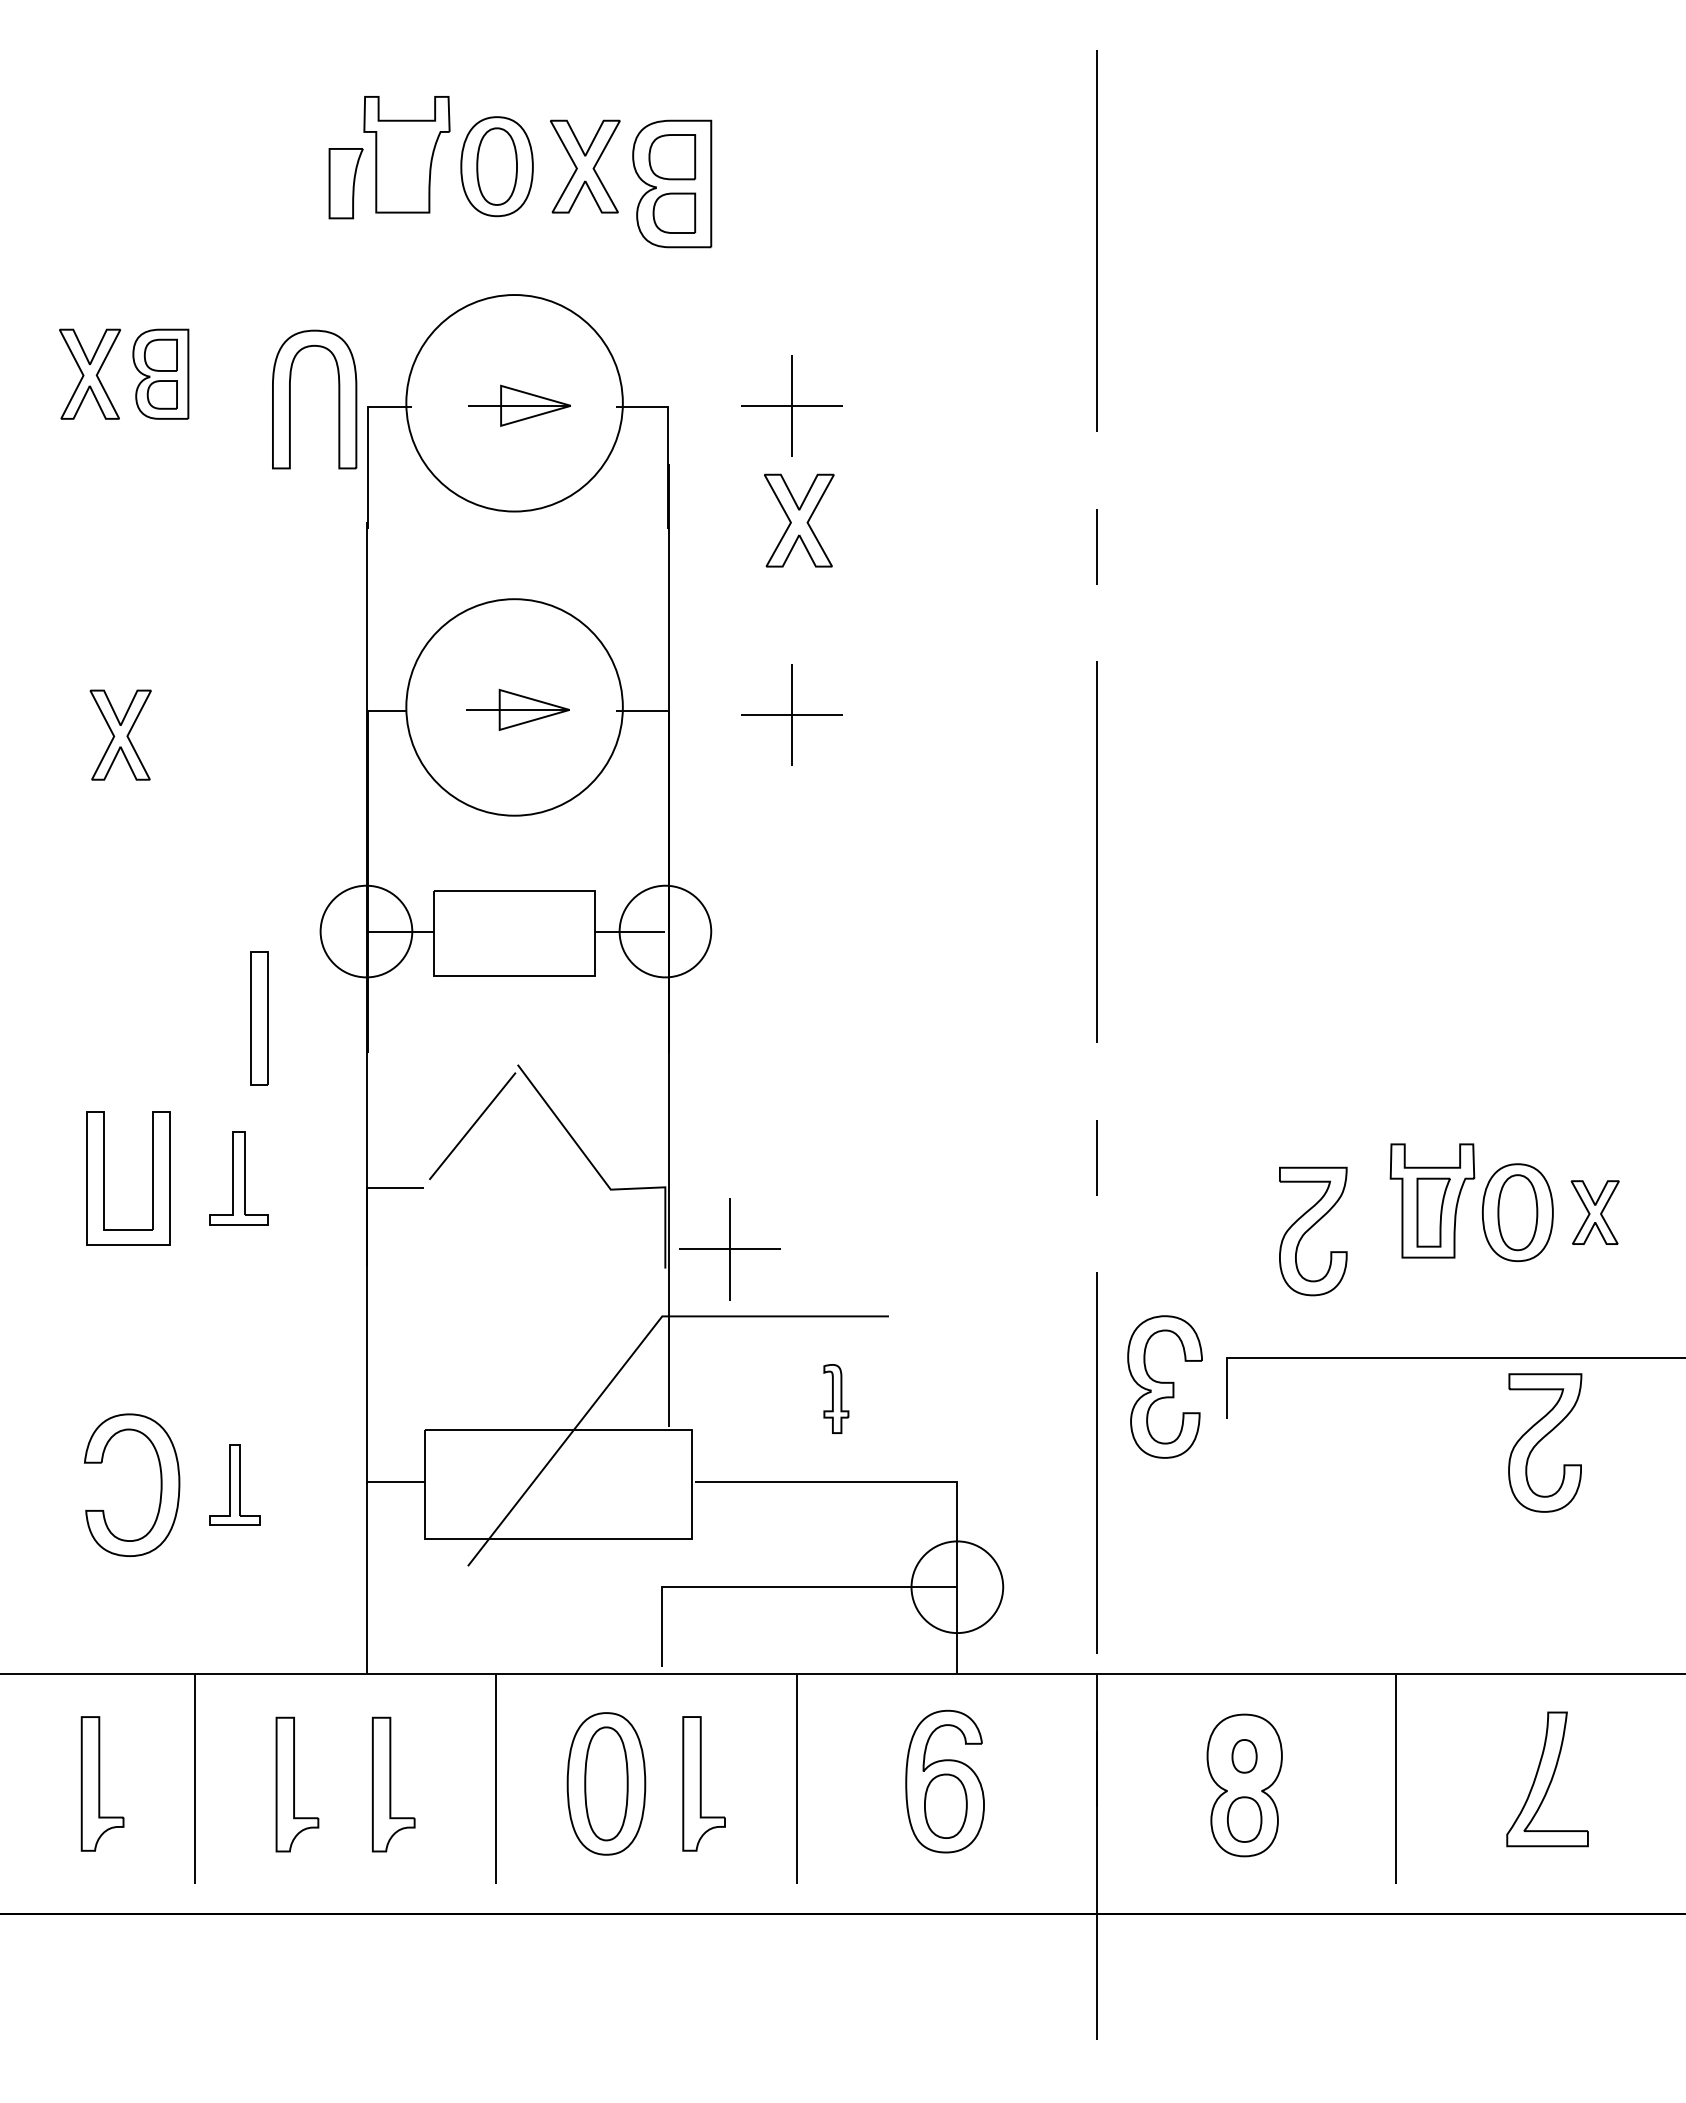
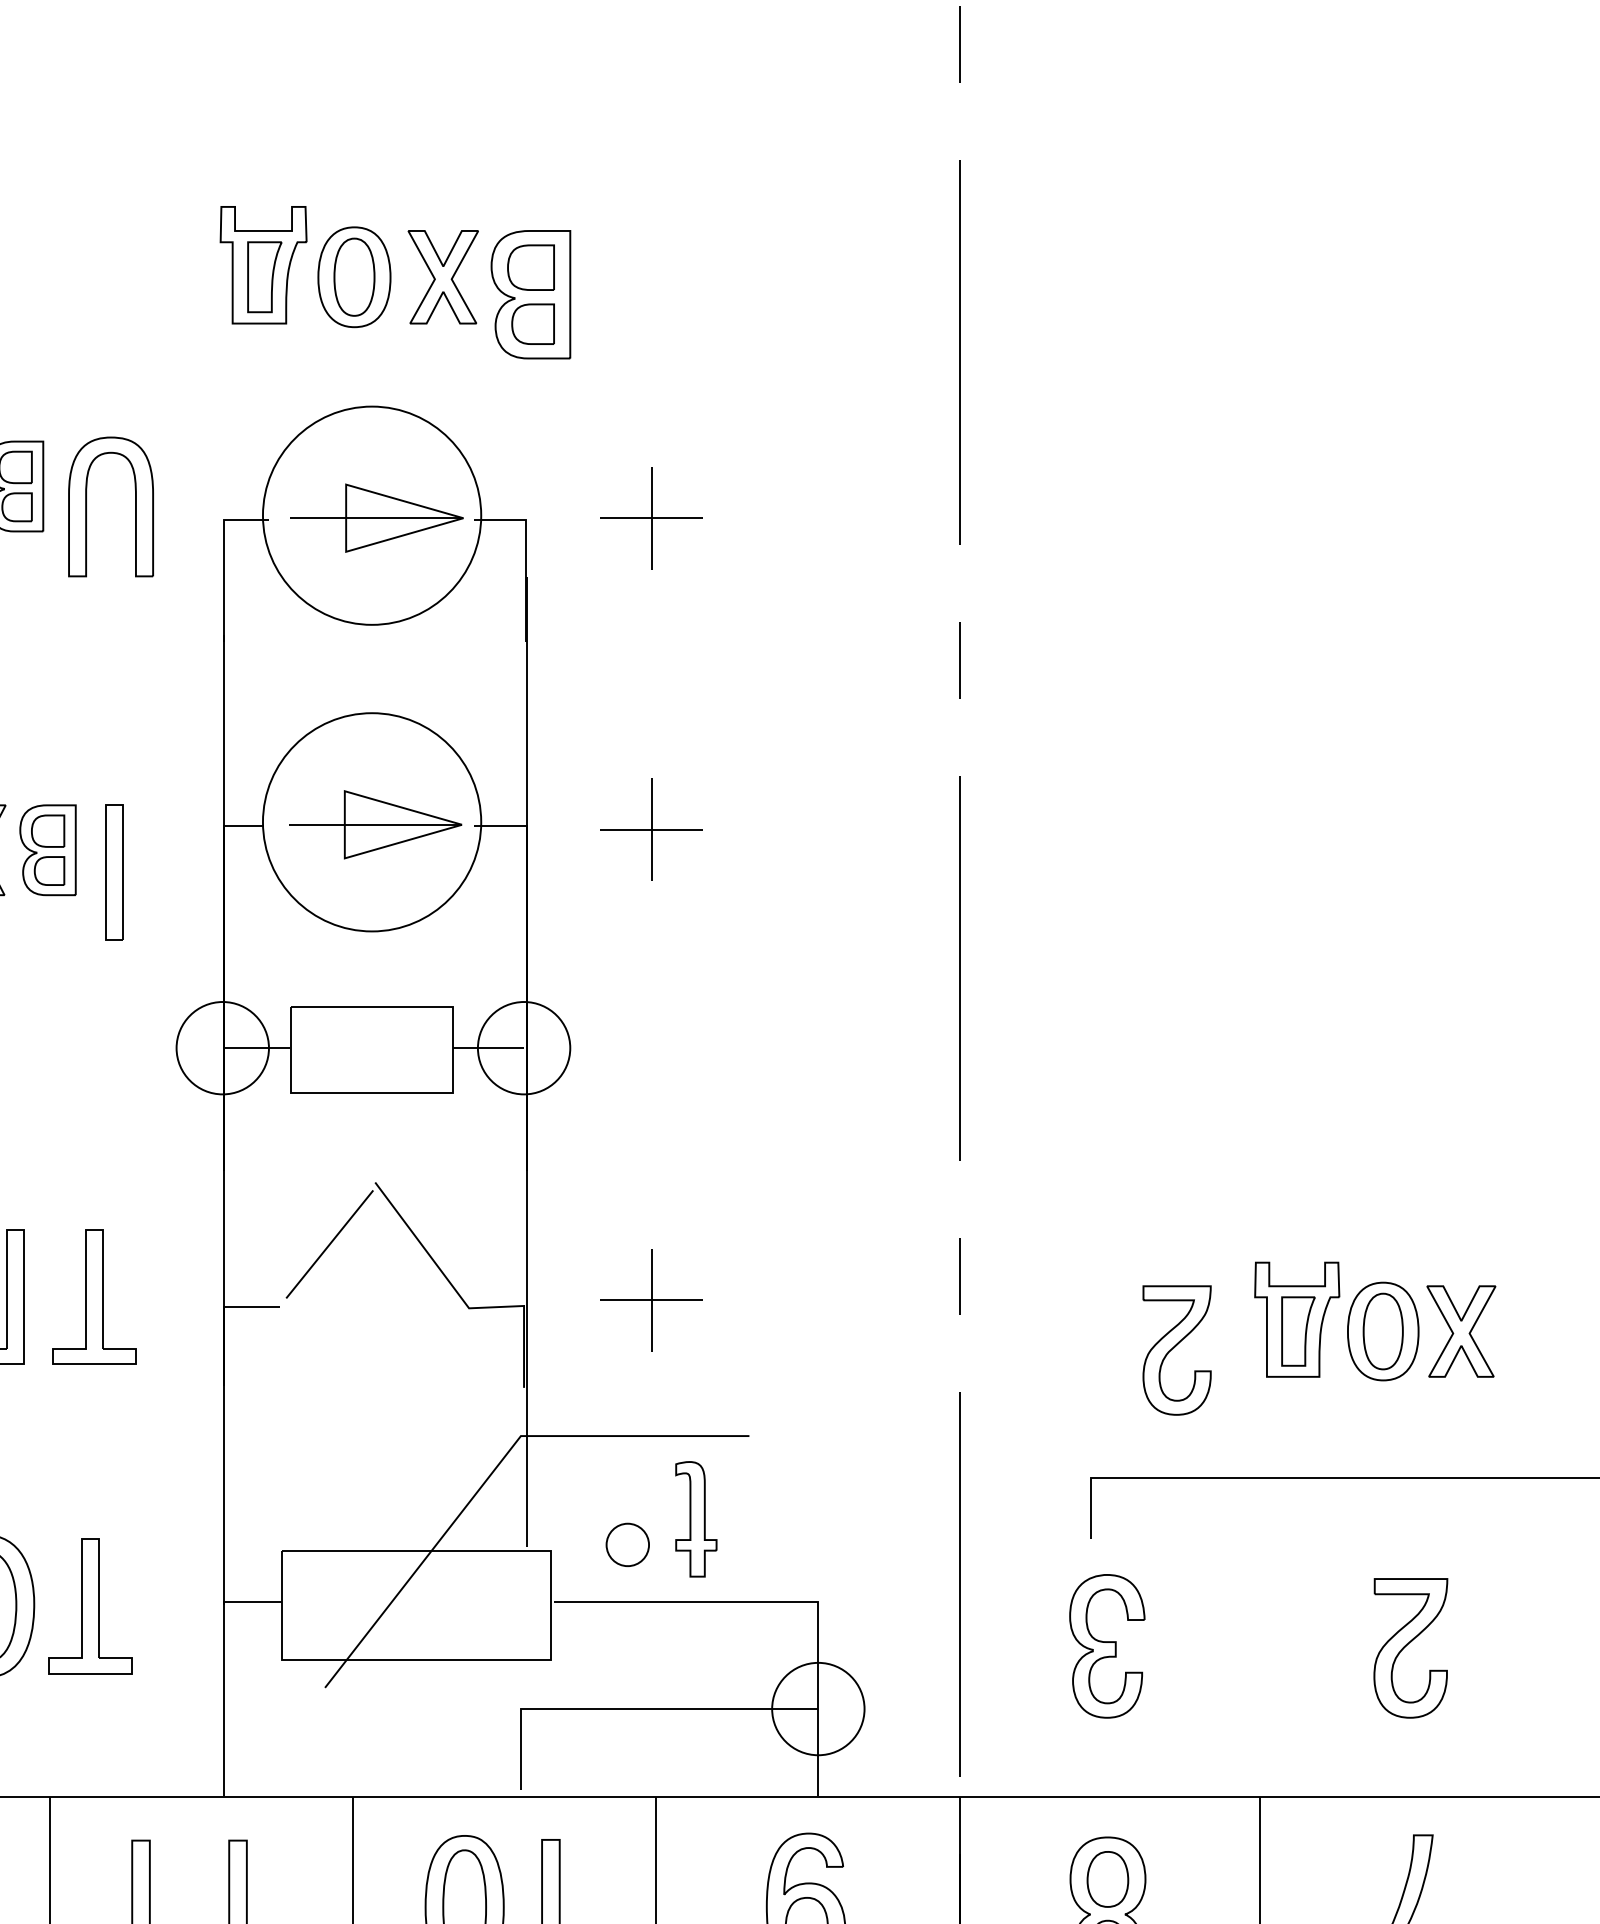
part: (345, 183) -> (264, 277), moved
part: (290, 399) -> (86, 506), moved
part: (519, 405) -> (377, 517), size x1.67
part: (799, 520) -> (659, 633), removed
part: (517, 709) -> (375, 824), size x1.67
part: (192, 734) -> (47, 849), added
part: (259, 1018) -> (114, 872), moved
part: (238, 1178) -> (93, 1297), size x1.43
part: (1594, 1212) -> (1460, 1331), size x1.43
part: (729, 1249) -> (651, 1300), moved
part: (1164, 1386) -> (1106, 1645), moved
part: (836, 1398) -> (696, 1518), size x1.67
part: (768, 1424) -> (628, 1545), added
part: (1545, 1442) -> (1411, 1647), moved
part: (234, 1484) -> (89, 1605), size x1.67
part: (1244, 1756) -> (1107, 1879), size x1.67

